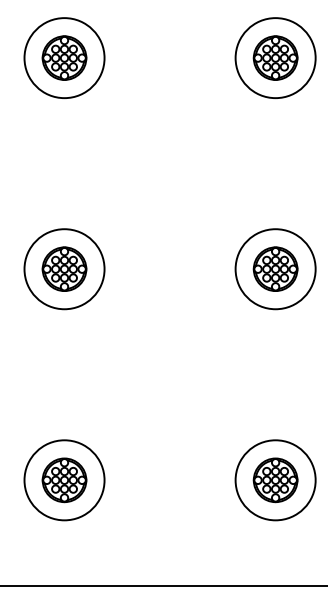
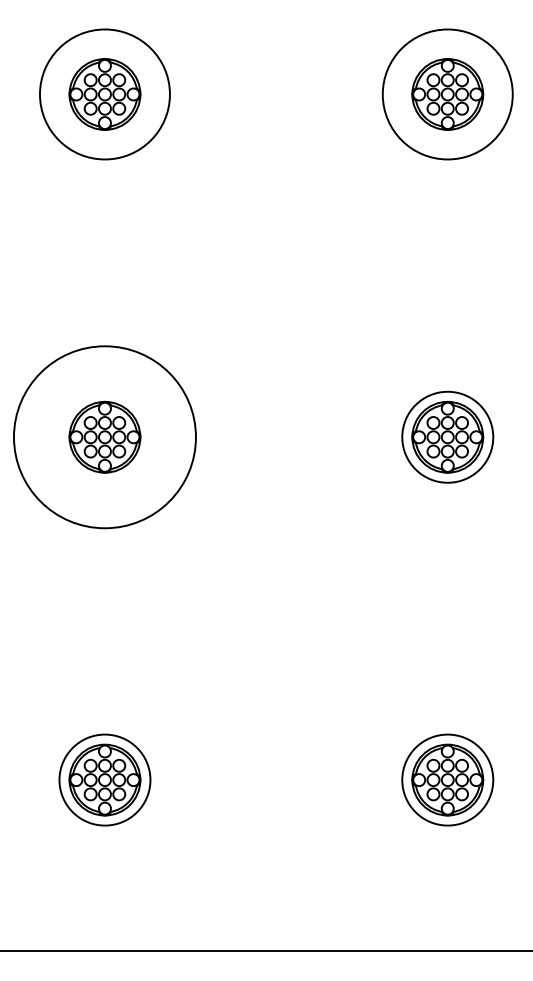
circle: (64, 269) -> (104, 437), size x1.4
circle: (275, 269) -> (447, 437), size x0.7
circle: (64, 480) -> (104, 780), size x0.7
circle: (275, 480) -> (447, 780), size x0.7

